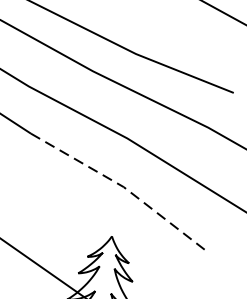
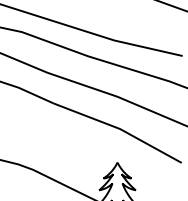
line: (124, 187) -> (120, 129), dashed -> solid

